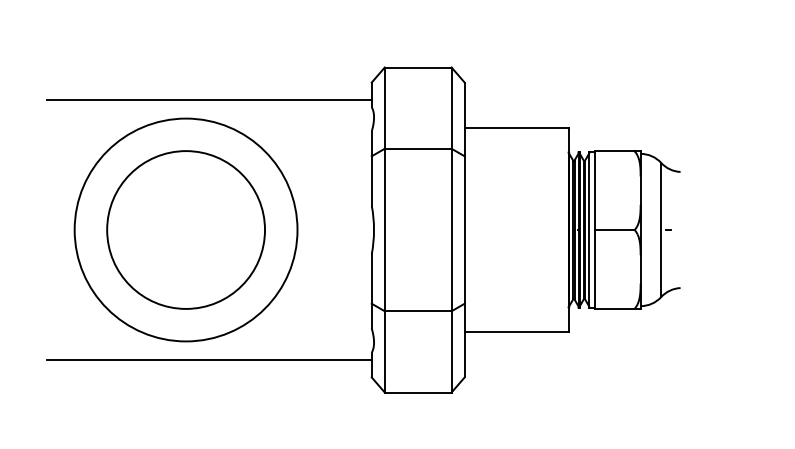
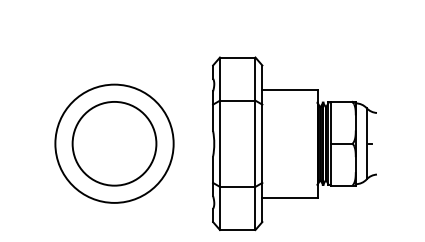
line: (208, 99) -> (126, 74), removed
line: (208, 359) -> (126, 212), removed

